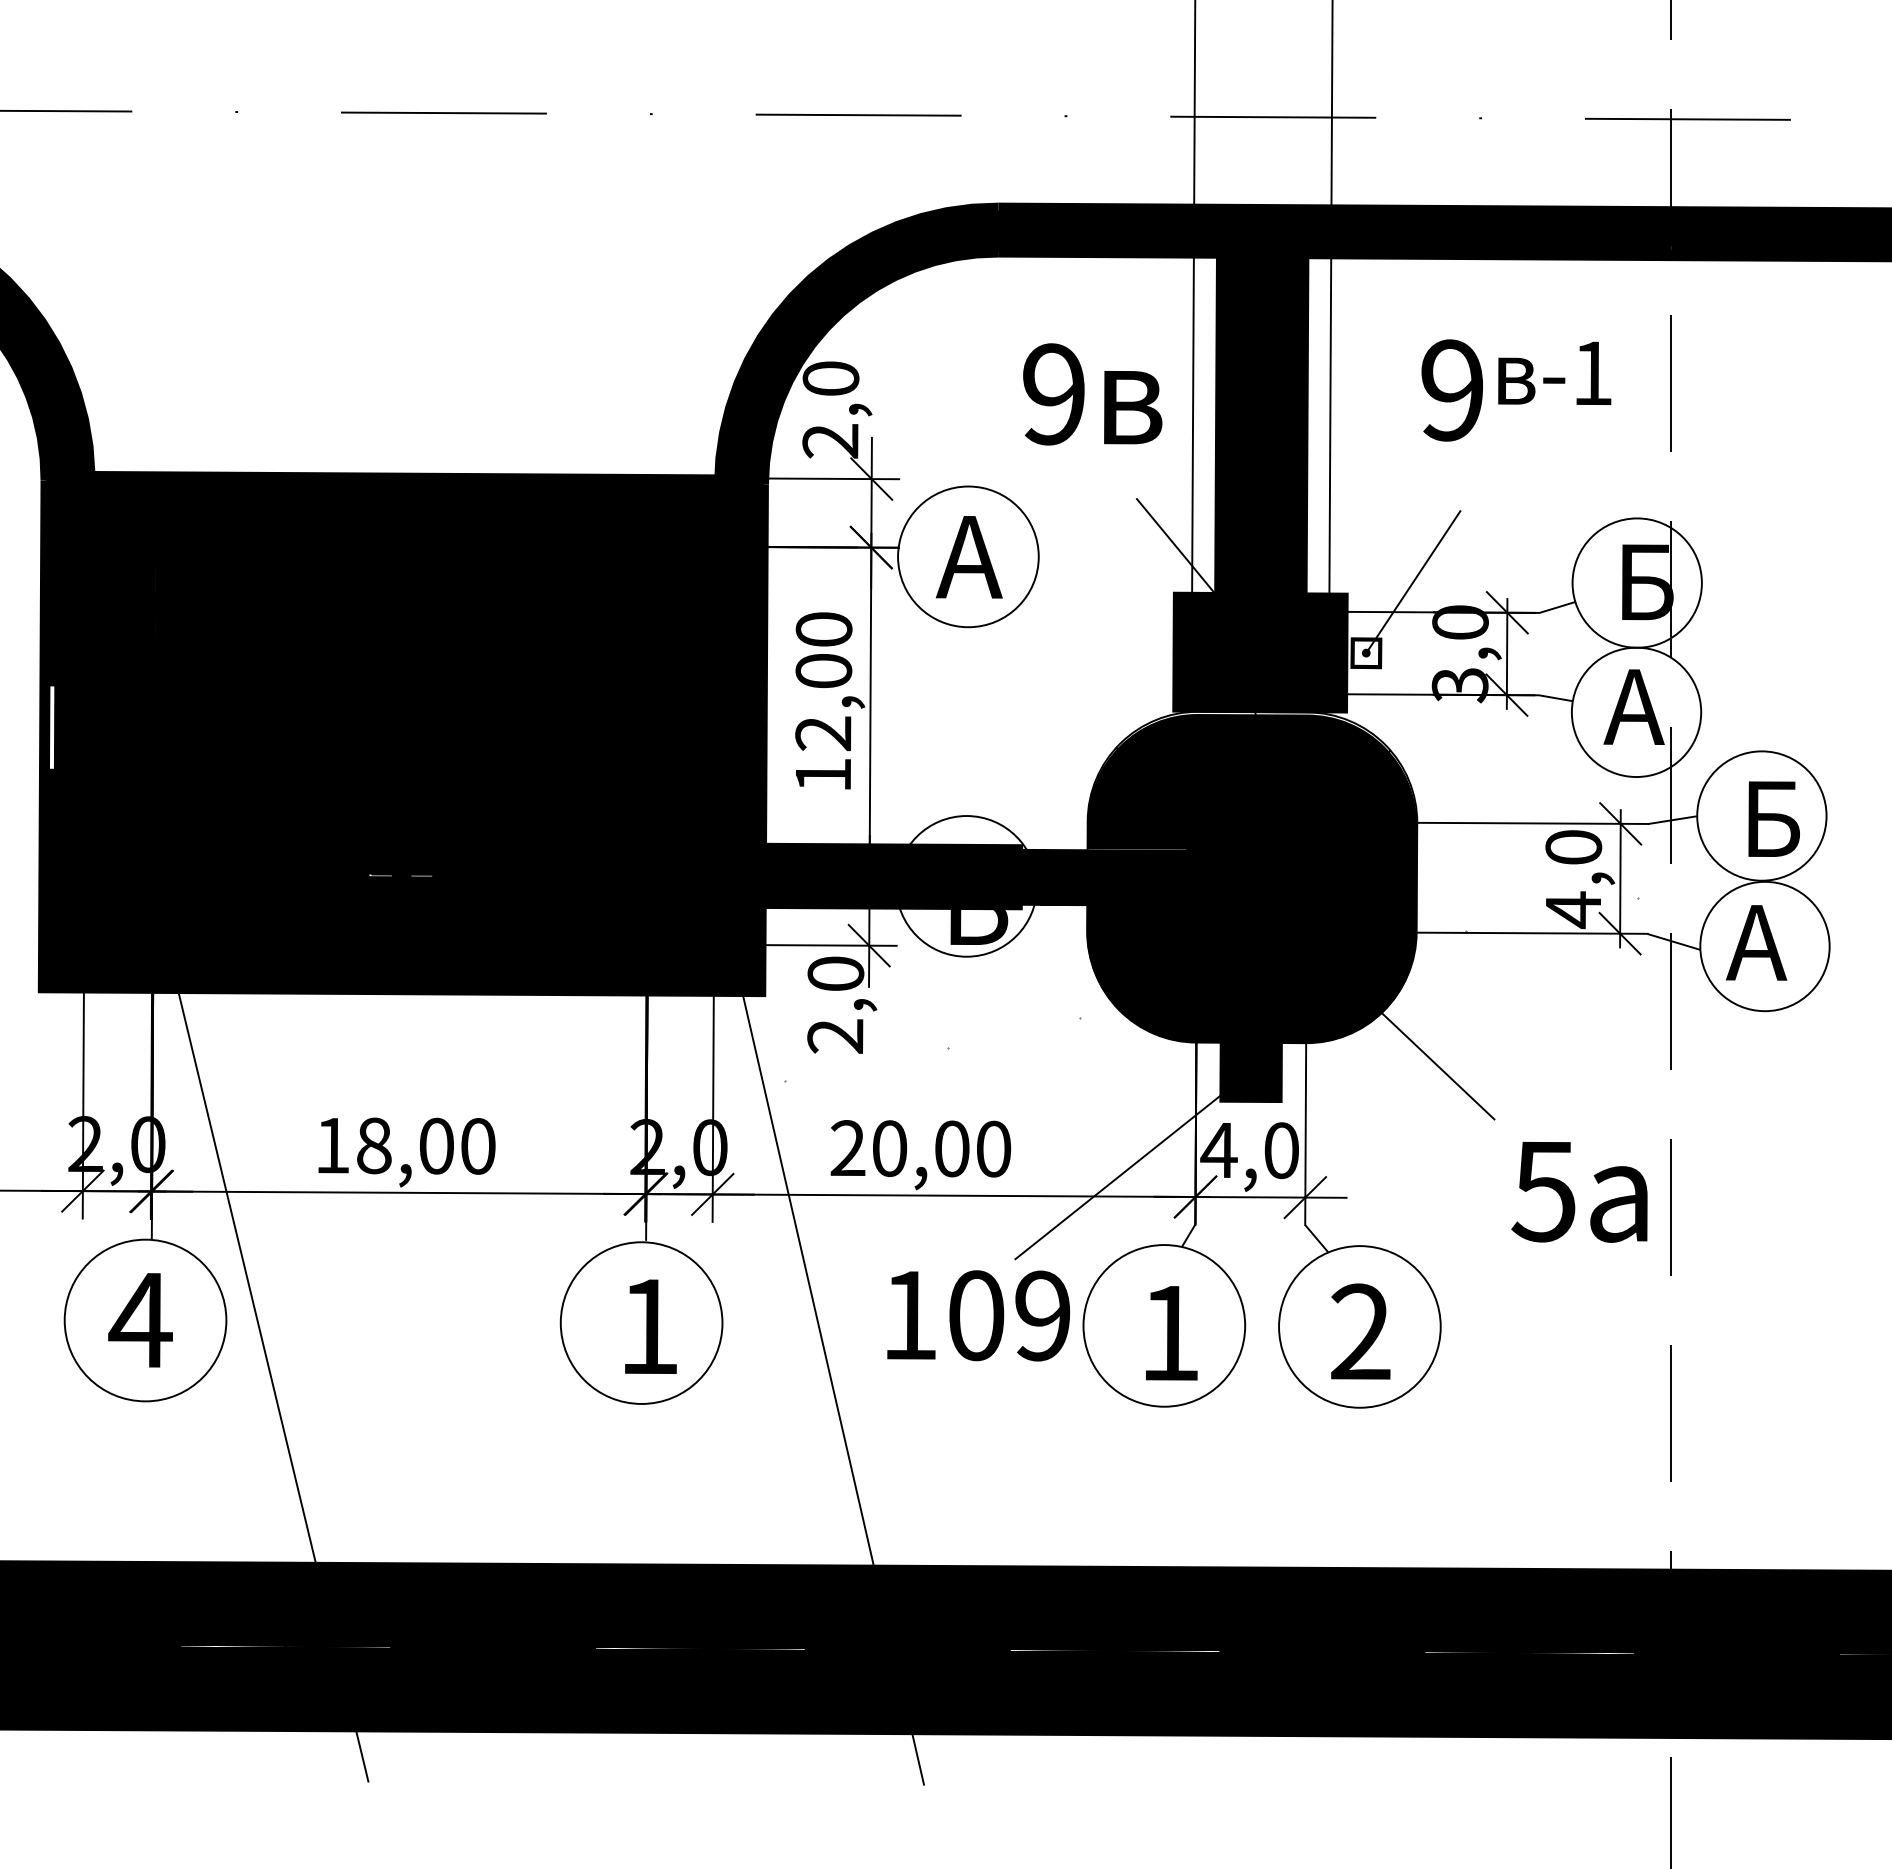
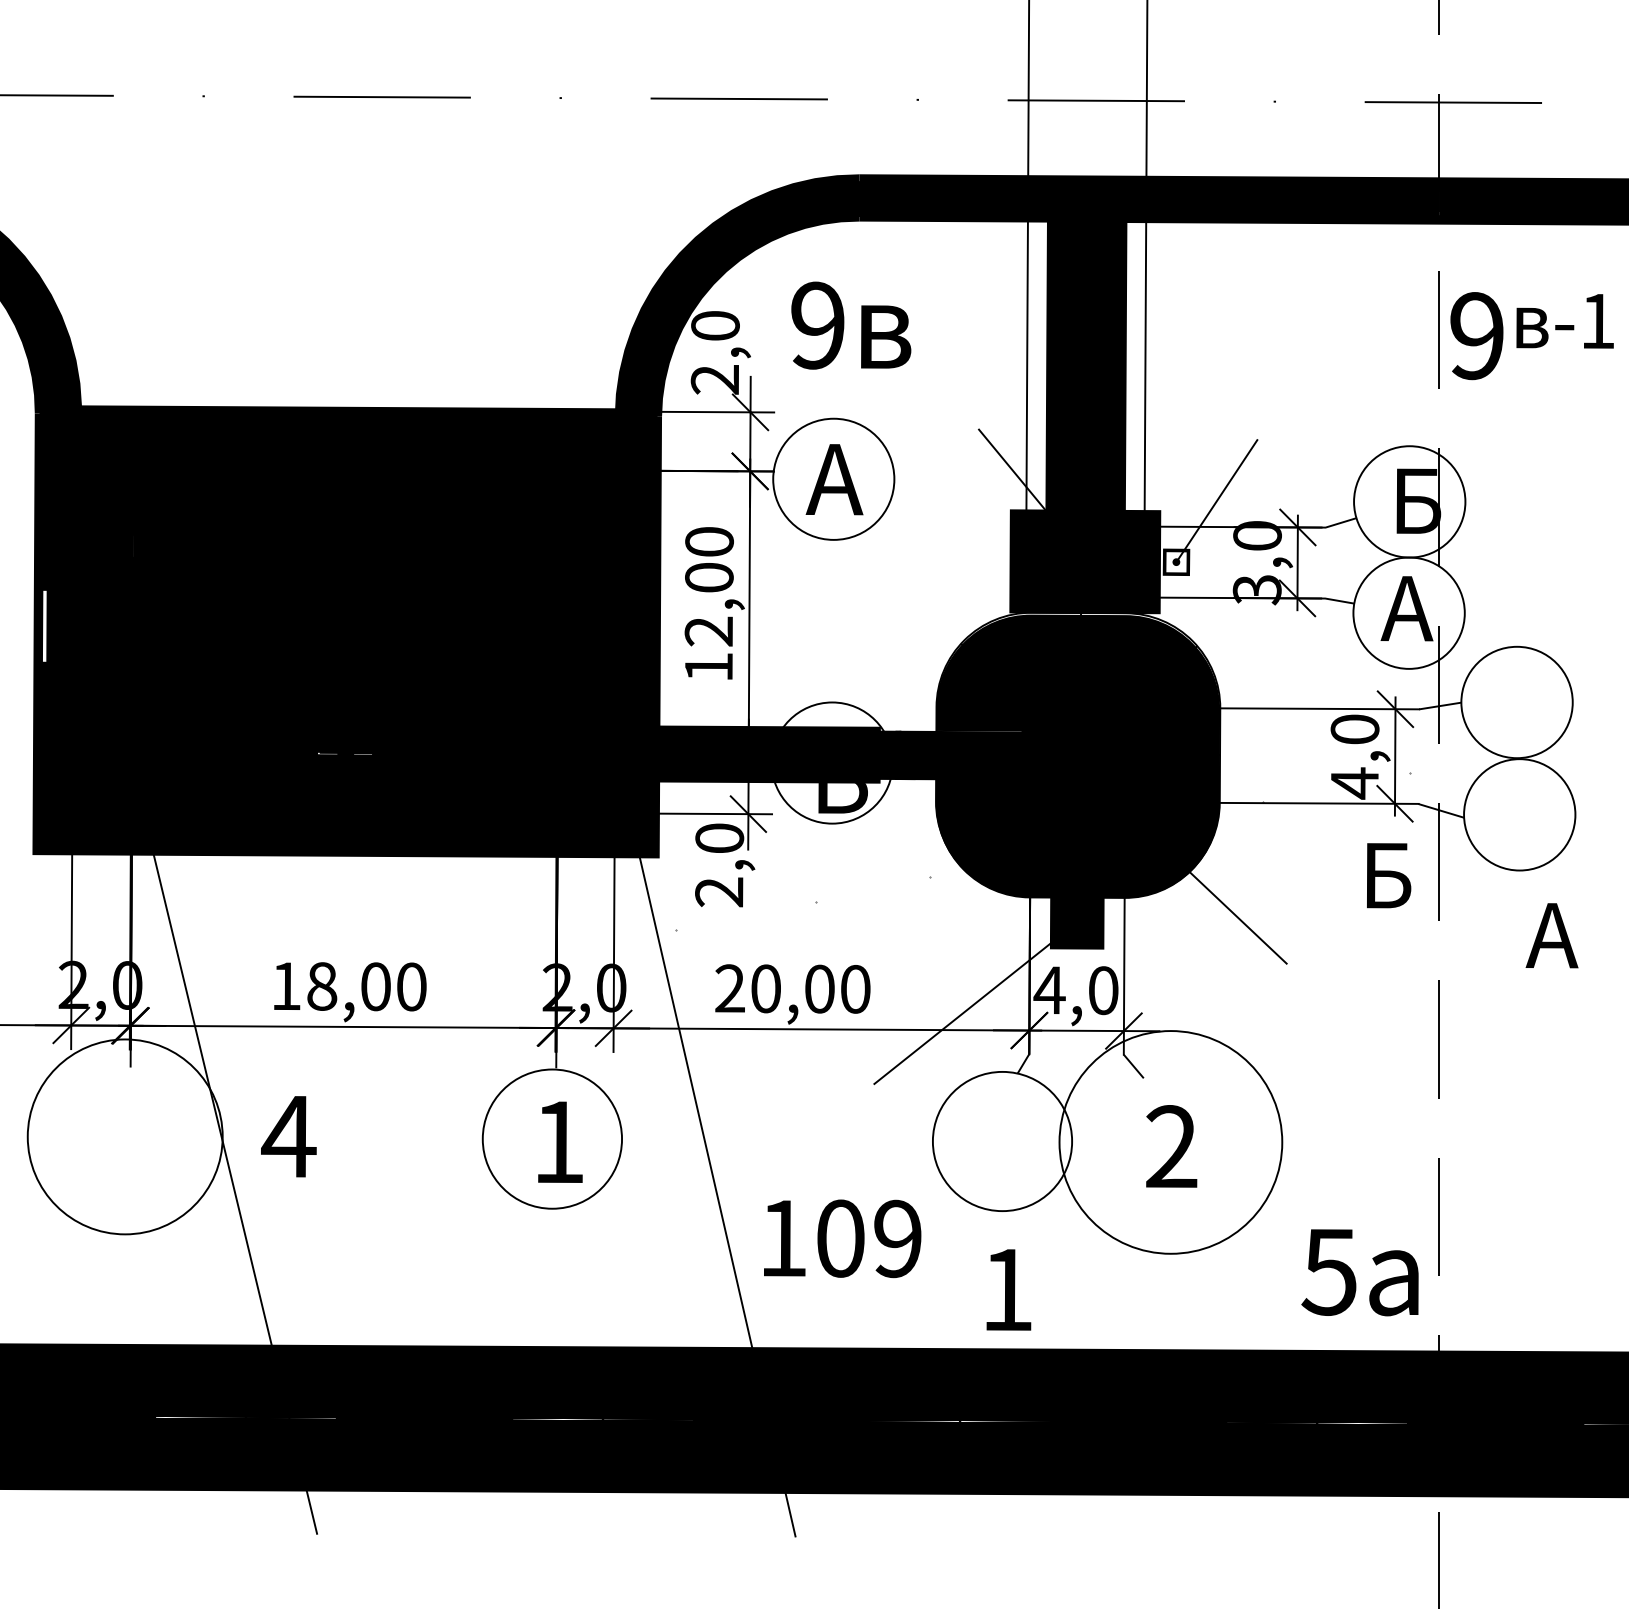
text: (1516, 390) -> (1532, 336), moved
text: (1092, 394) -> (851, 325), moved
text: (1773, 818) -> (1388, 875), moved
text: (1756, 942) -> (1552, 935), moved
text: (1579, 1192) -> (1360, 1272), moved
text: (978, 1315) -> (842, 1238), moved
text: (140, 1320) -> (288, 1136), moved
circle: (145, 1320) -> (125, 1136), size x1.4
circle: (1359, 1326) -> (1170, 1142), size x1.6
text: (1171, 1333) -> (1008, 1290), moved

